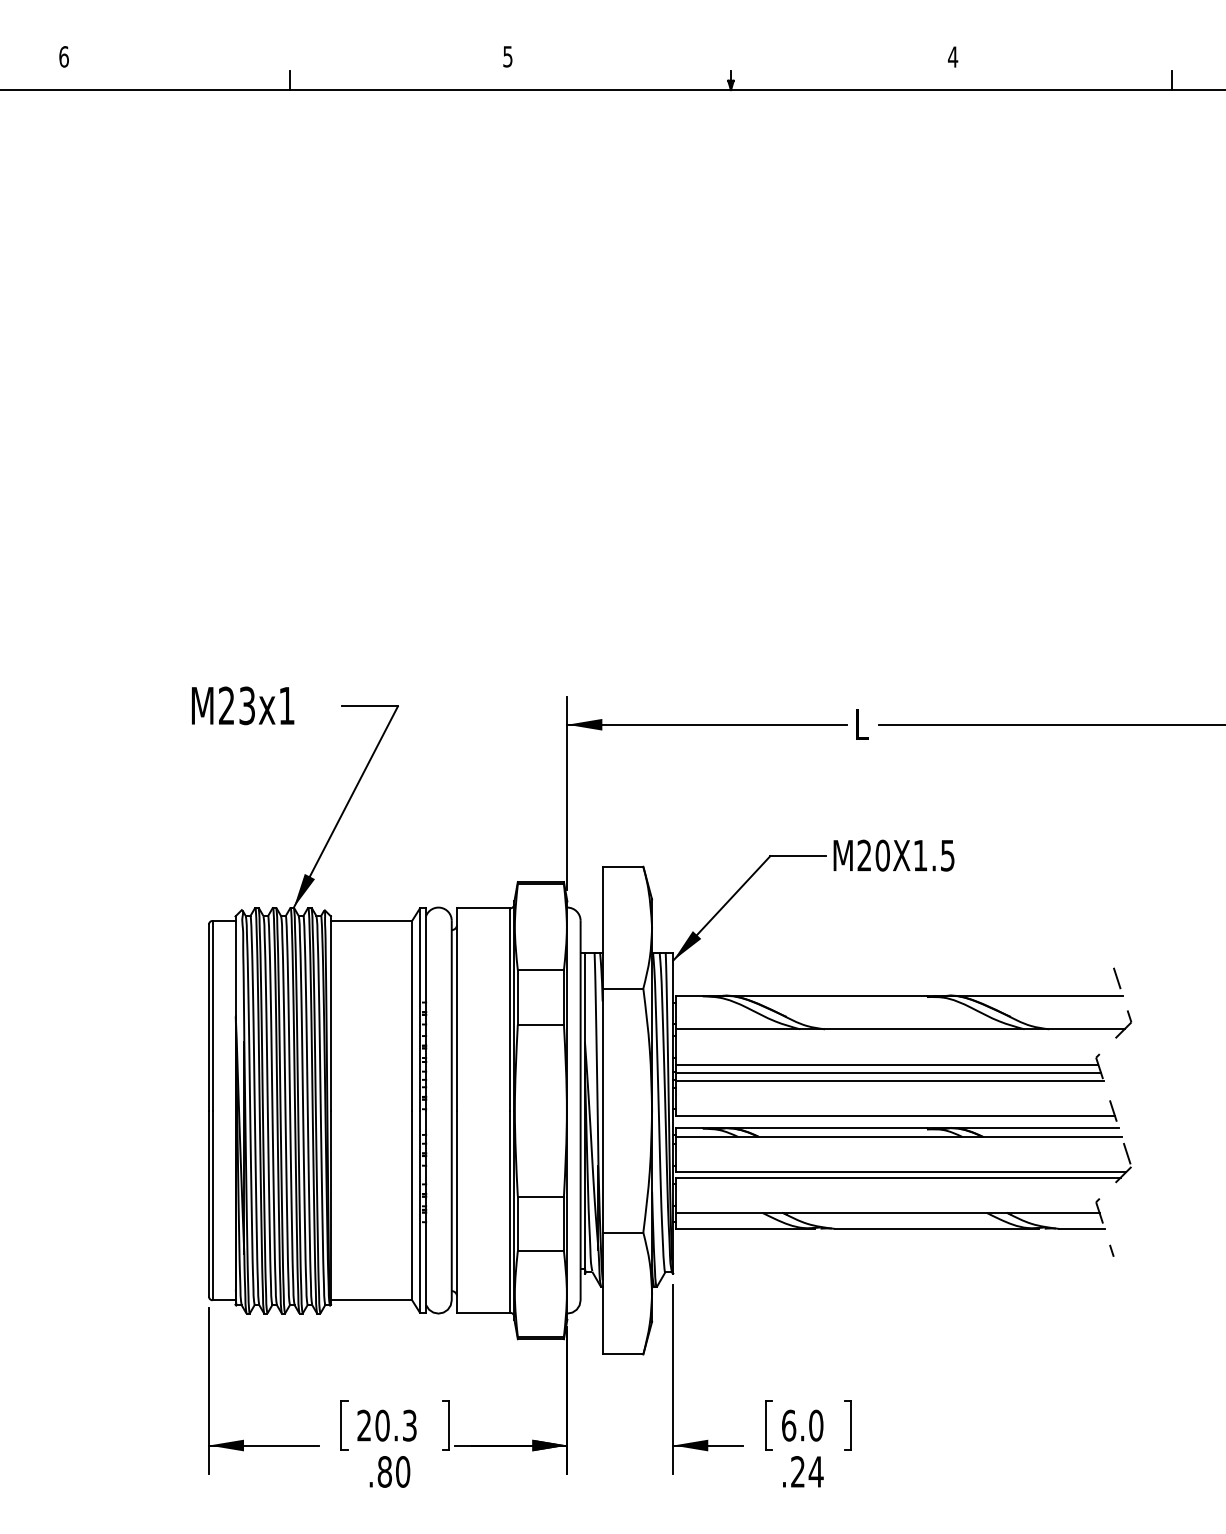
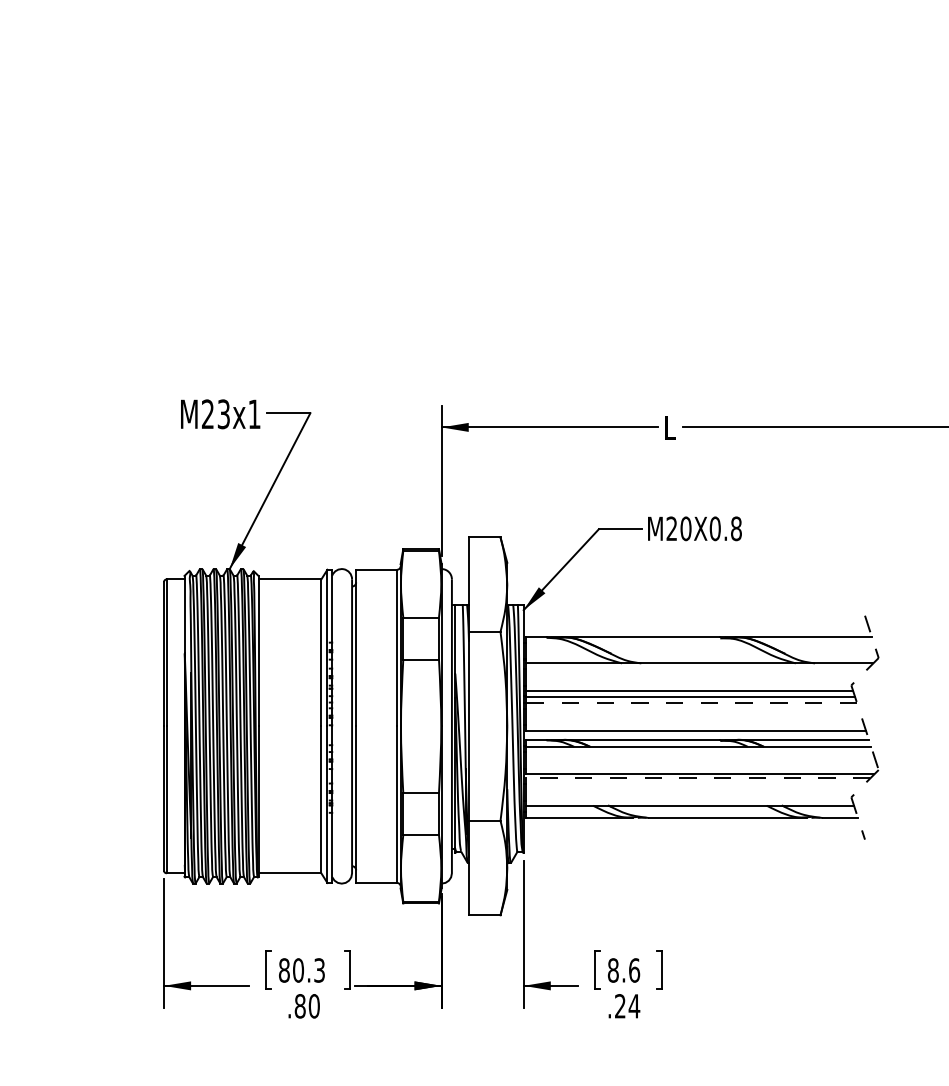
text: (243, 705) -> (220, 414), moved
text: (933, 855) -> (725, 528), M20X1.5 -> M20X0.8
line: (889, 1080) -> (691, 703), solid -> dashed
line: (897, 1177) -> (697, 778), solid -> dashed
text: (364, 1425) -> (284, 970), 20.3 -> 80.3
text: (802, 1425) -> (623, 970), 6.0 -> 8.6

